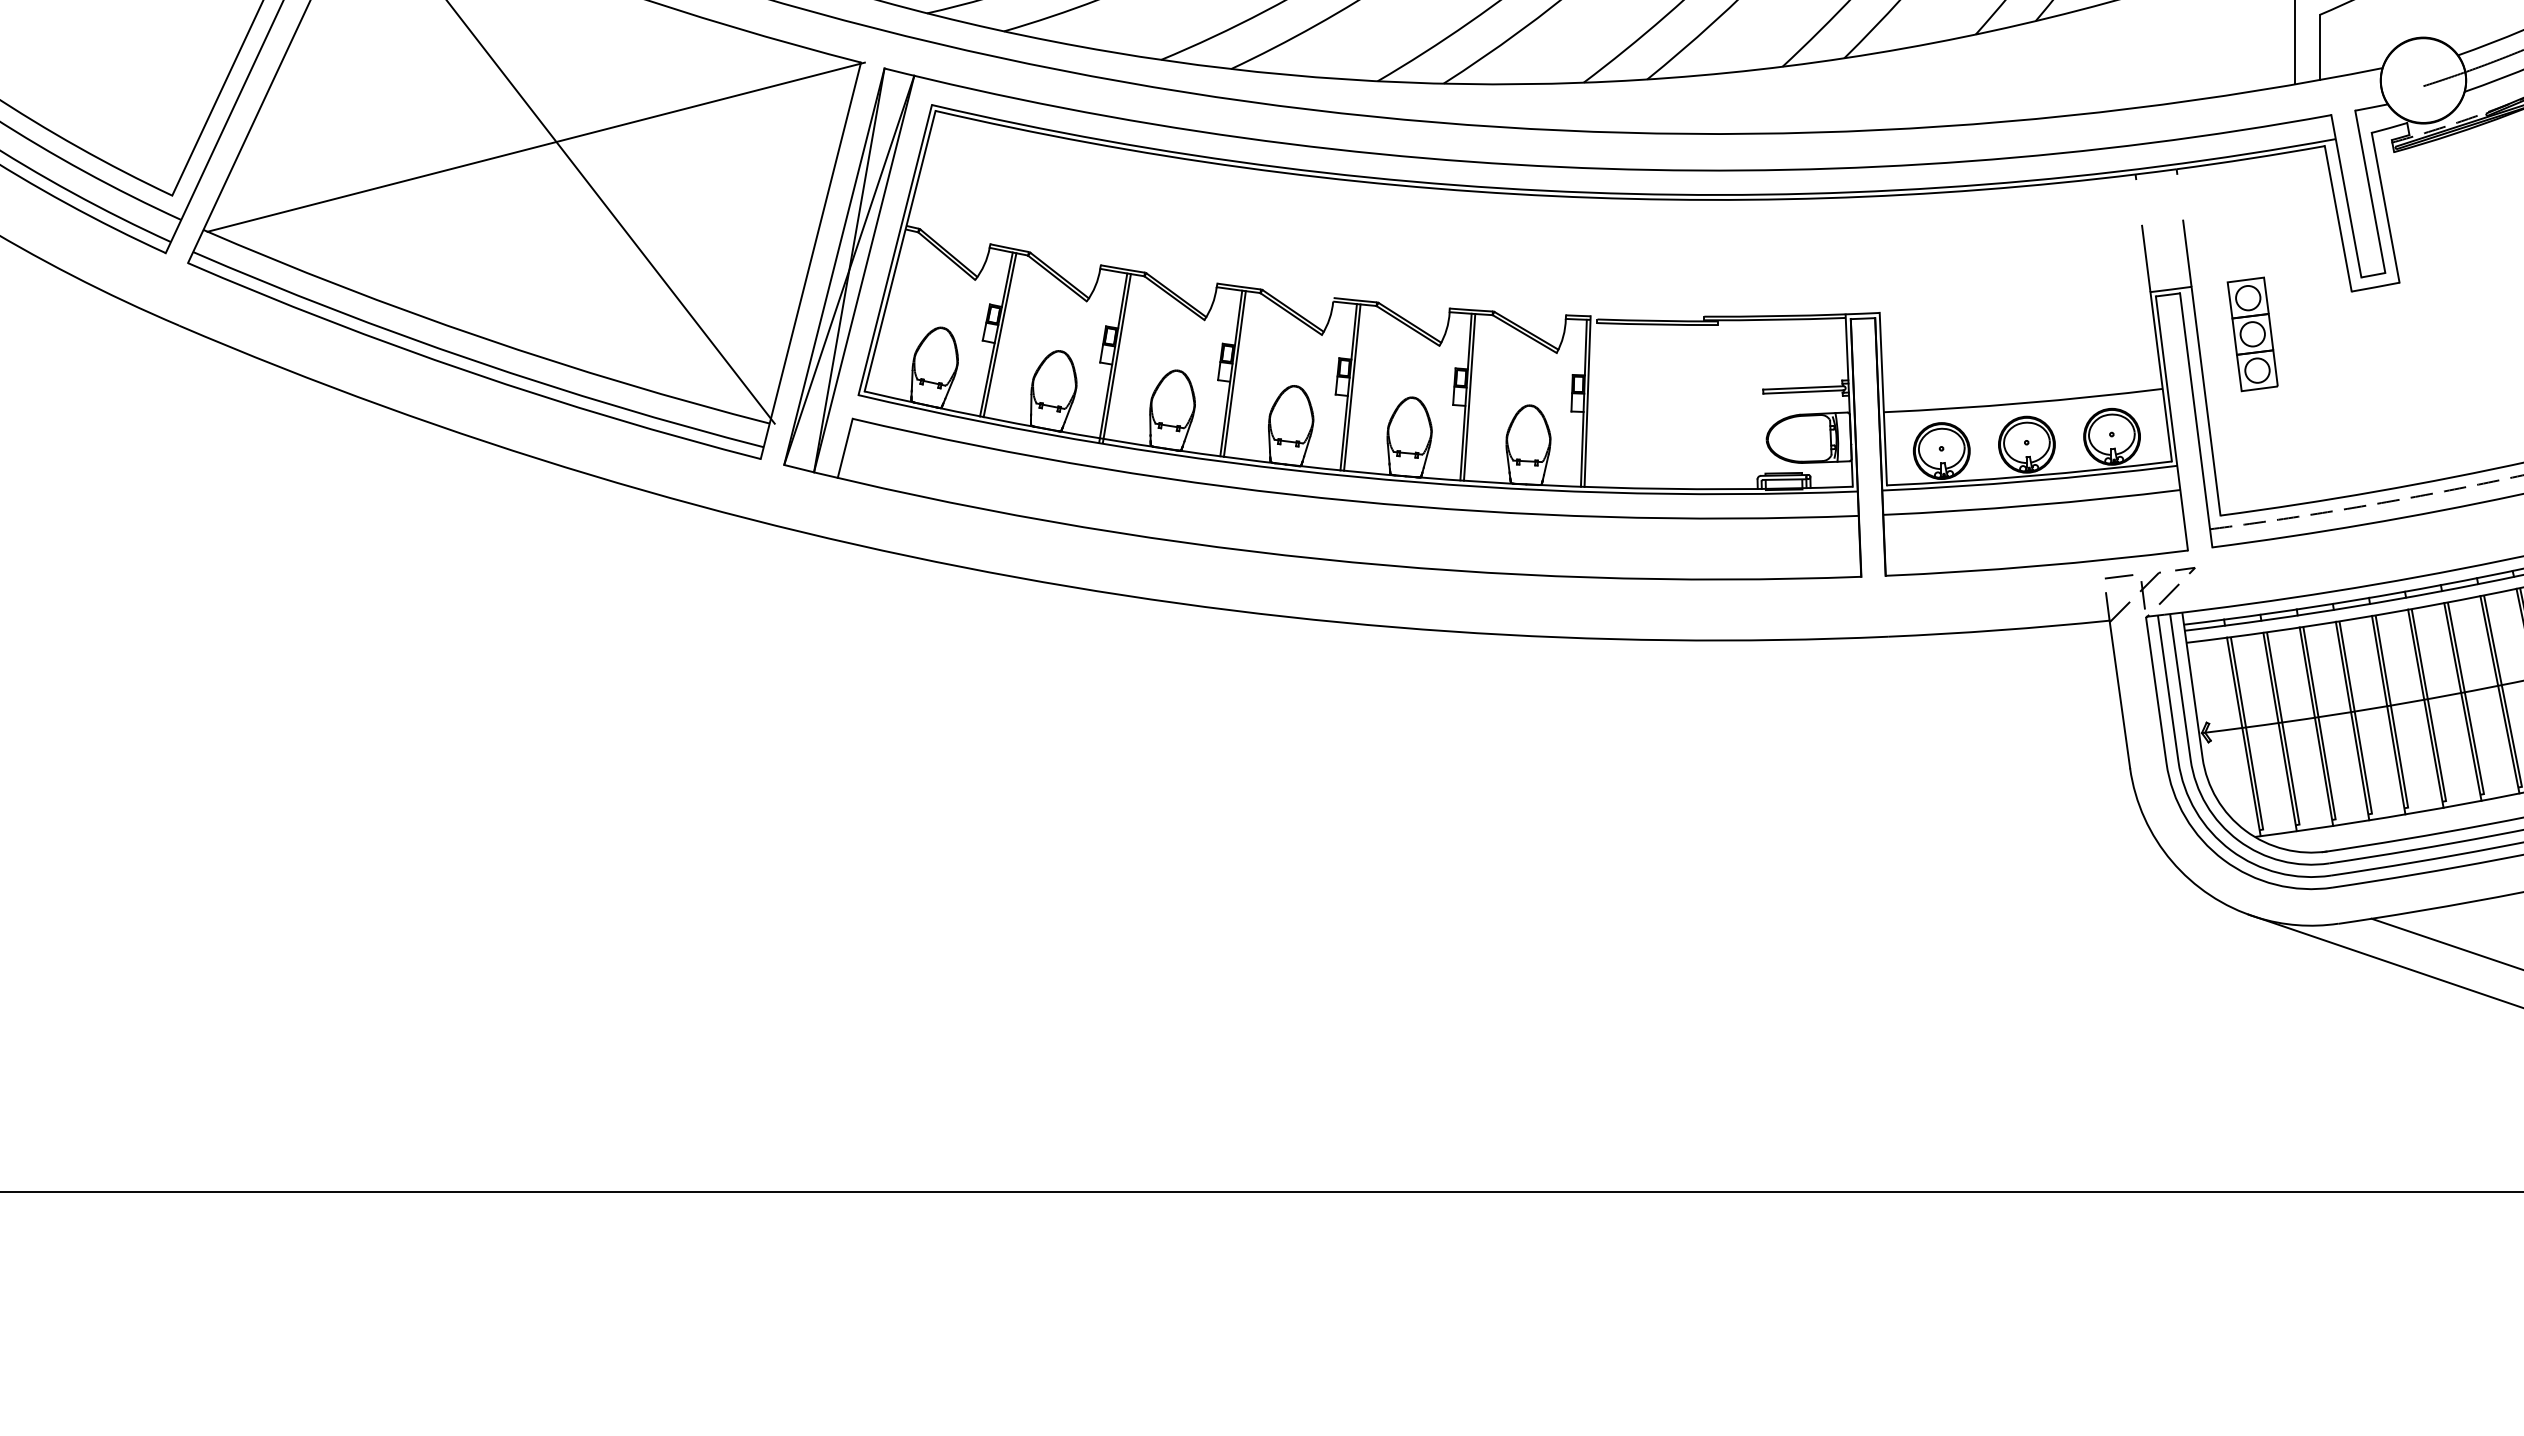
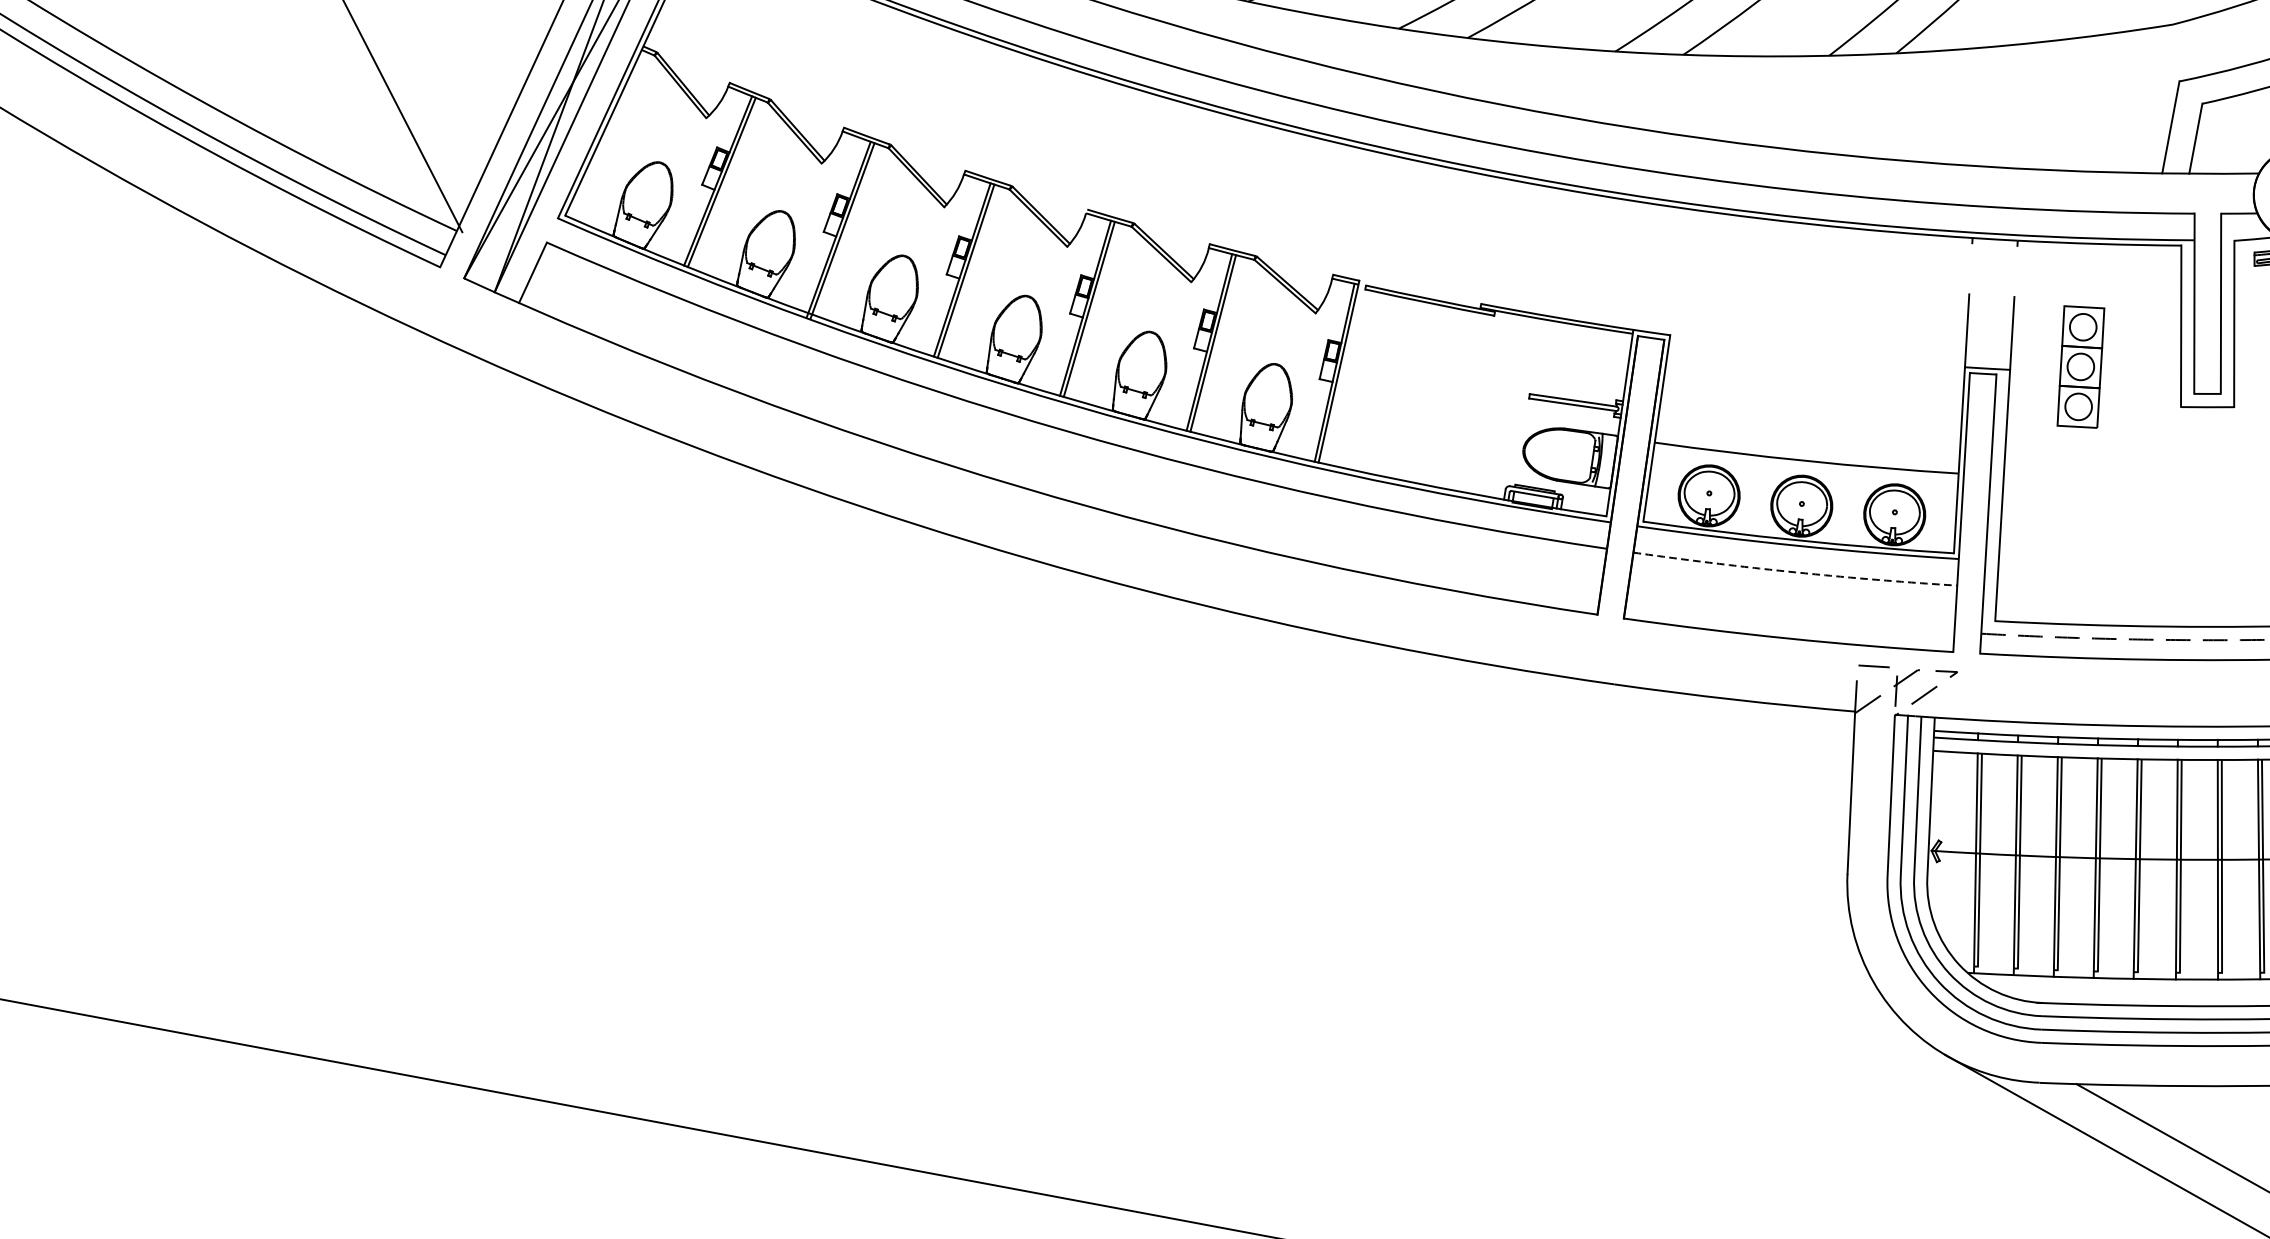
part: (2252, 334) -> (2080, 367), moved
arc: (2032, 505) -> (1795, 572), solid -> dashed

